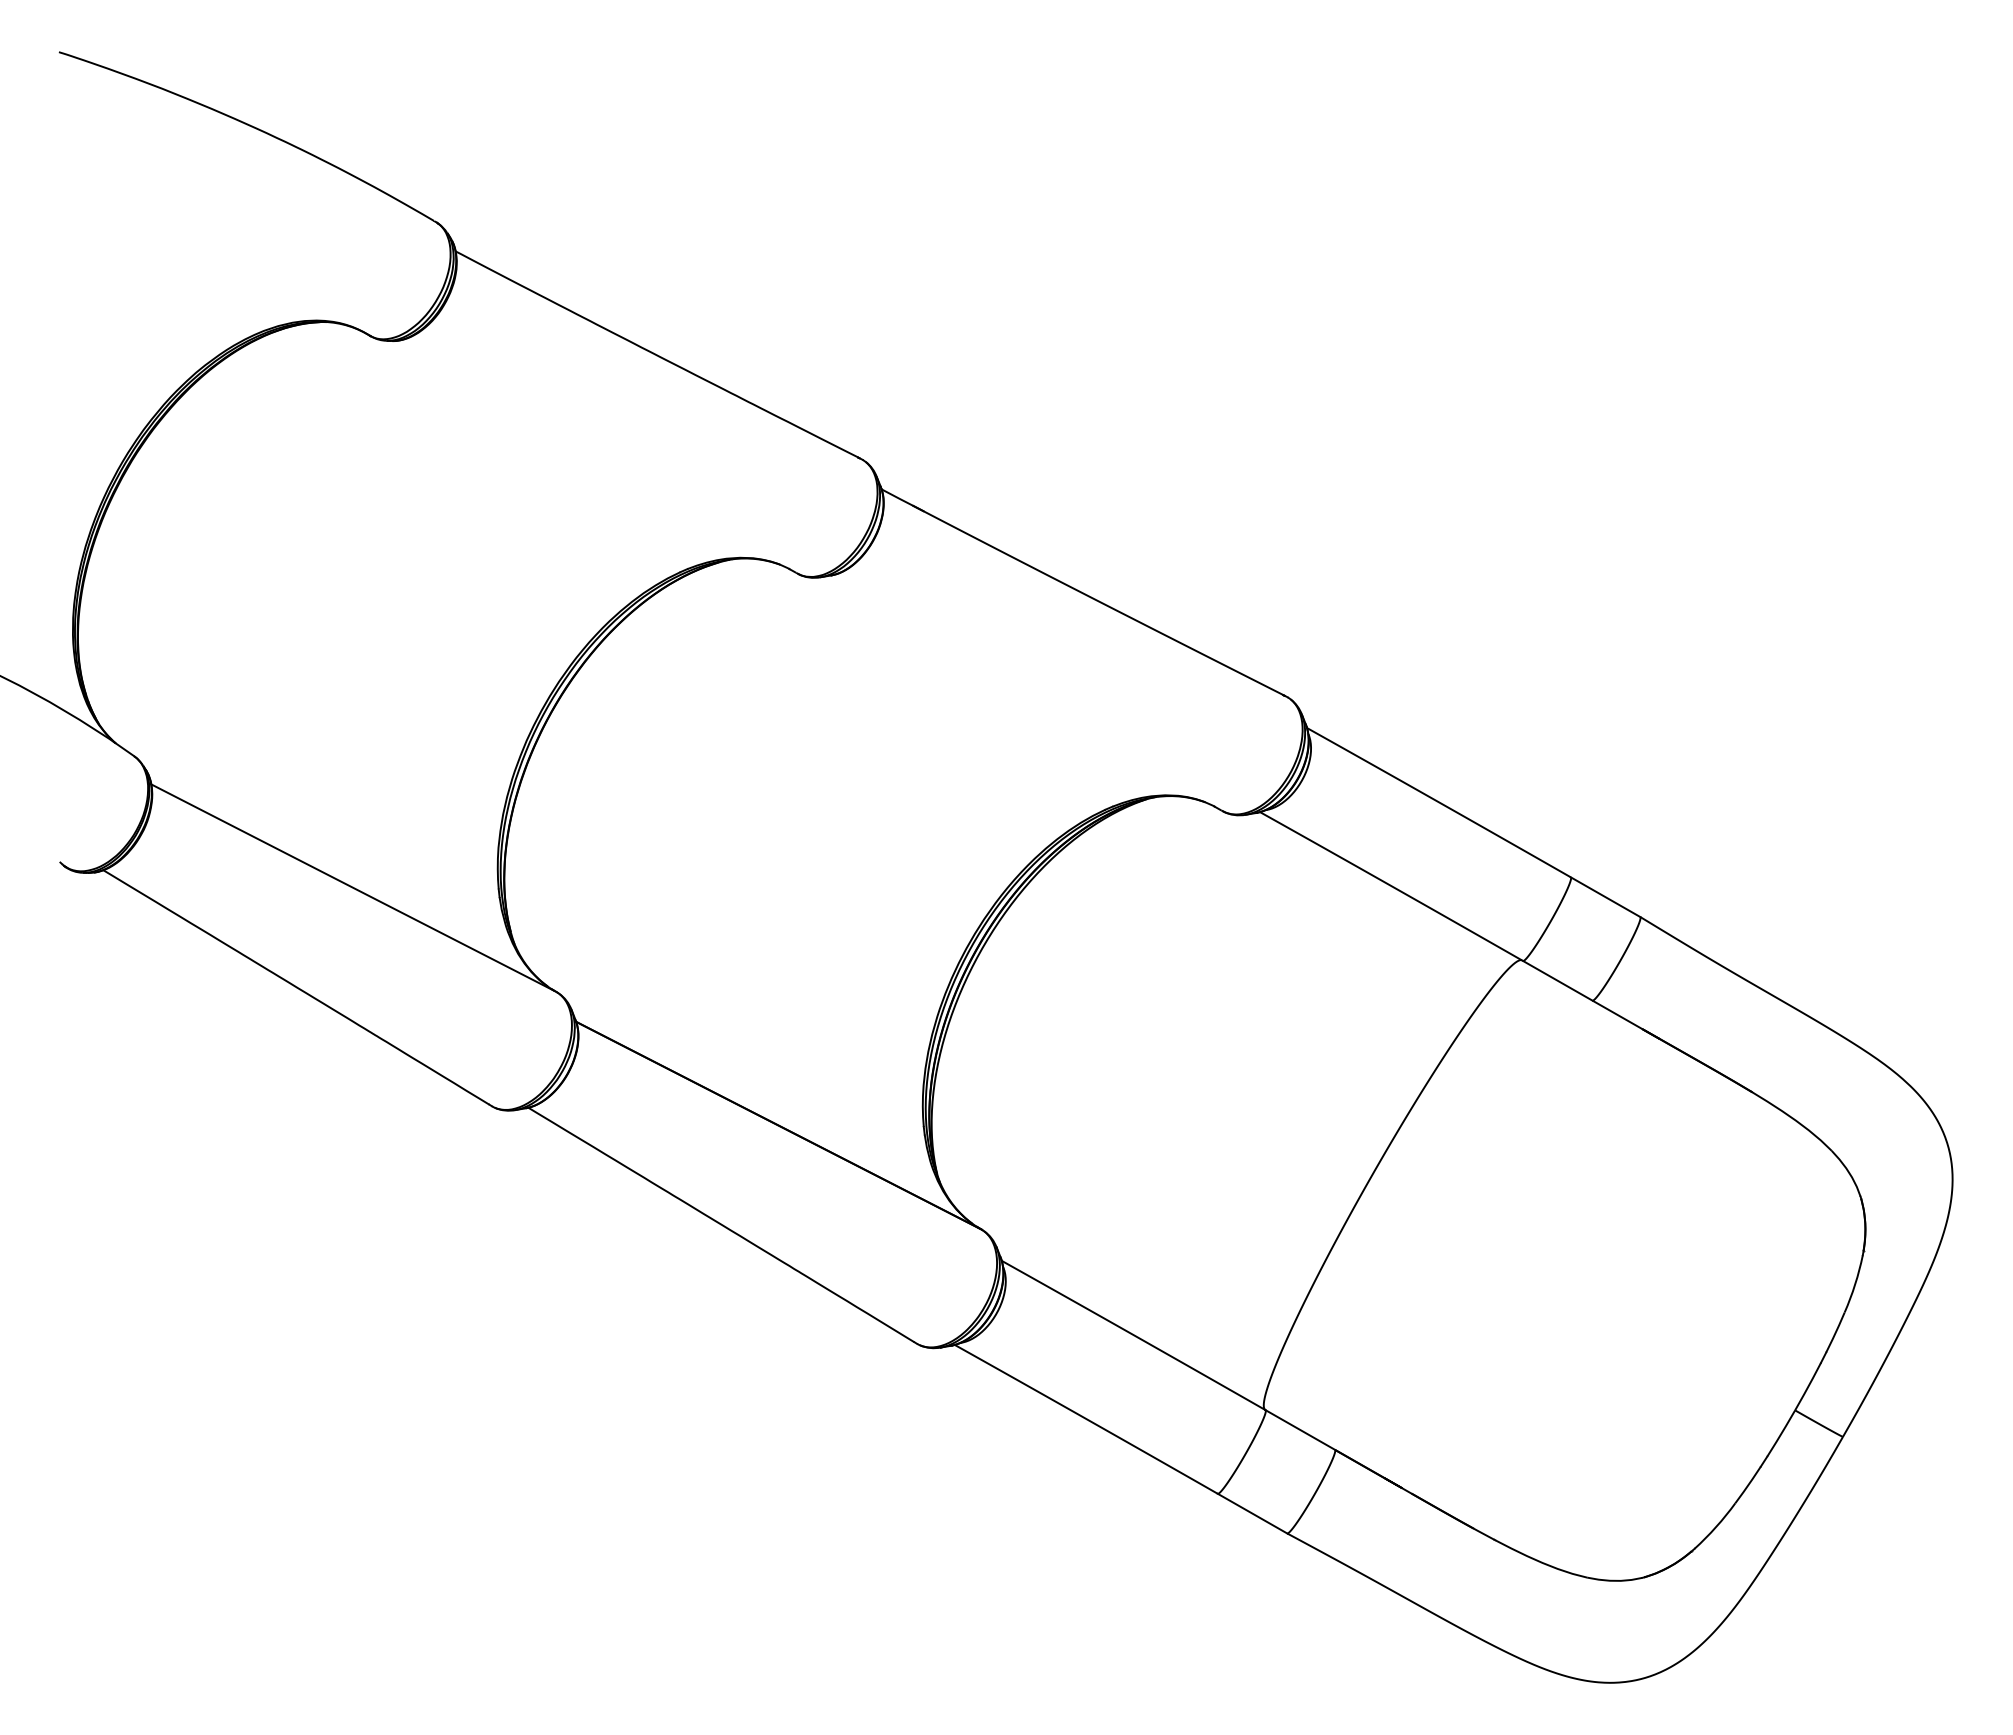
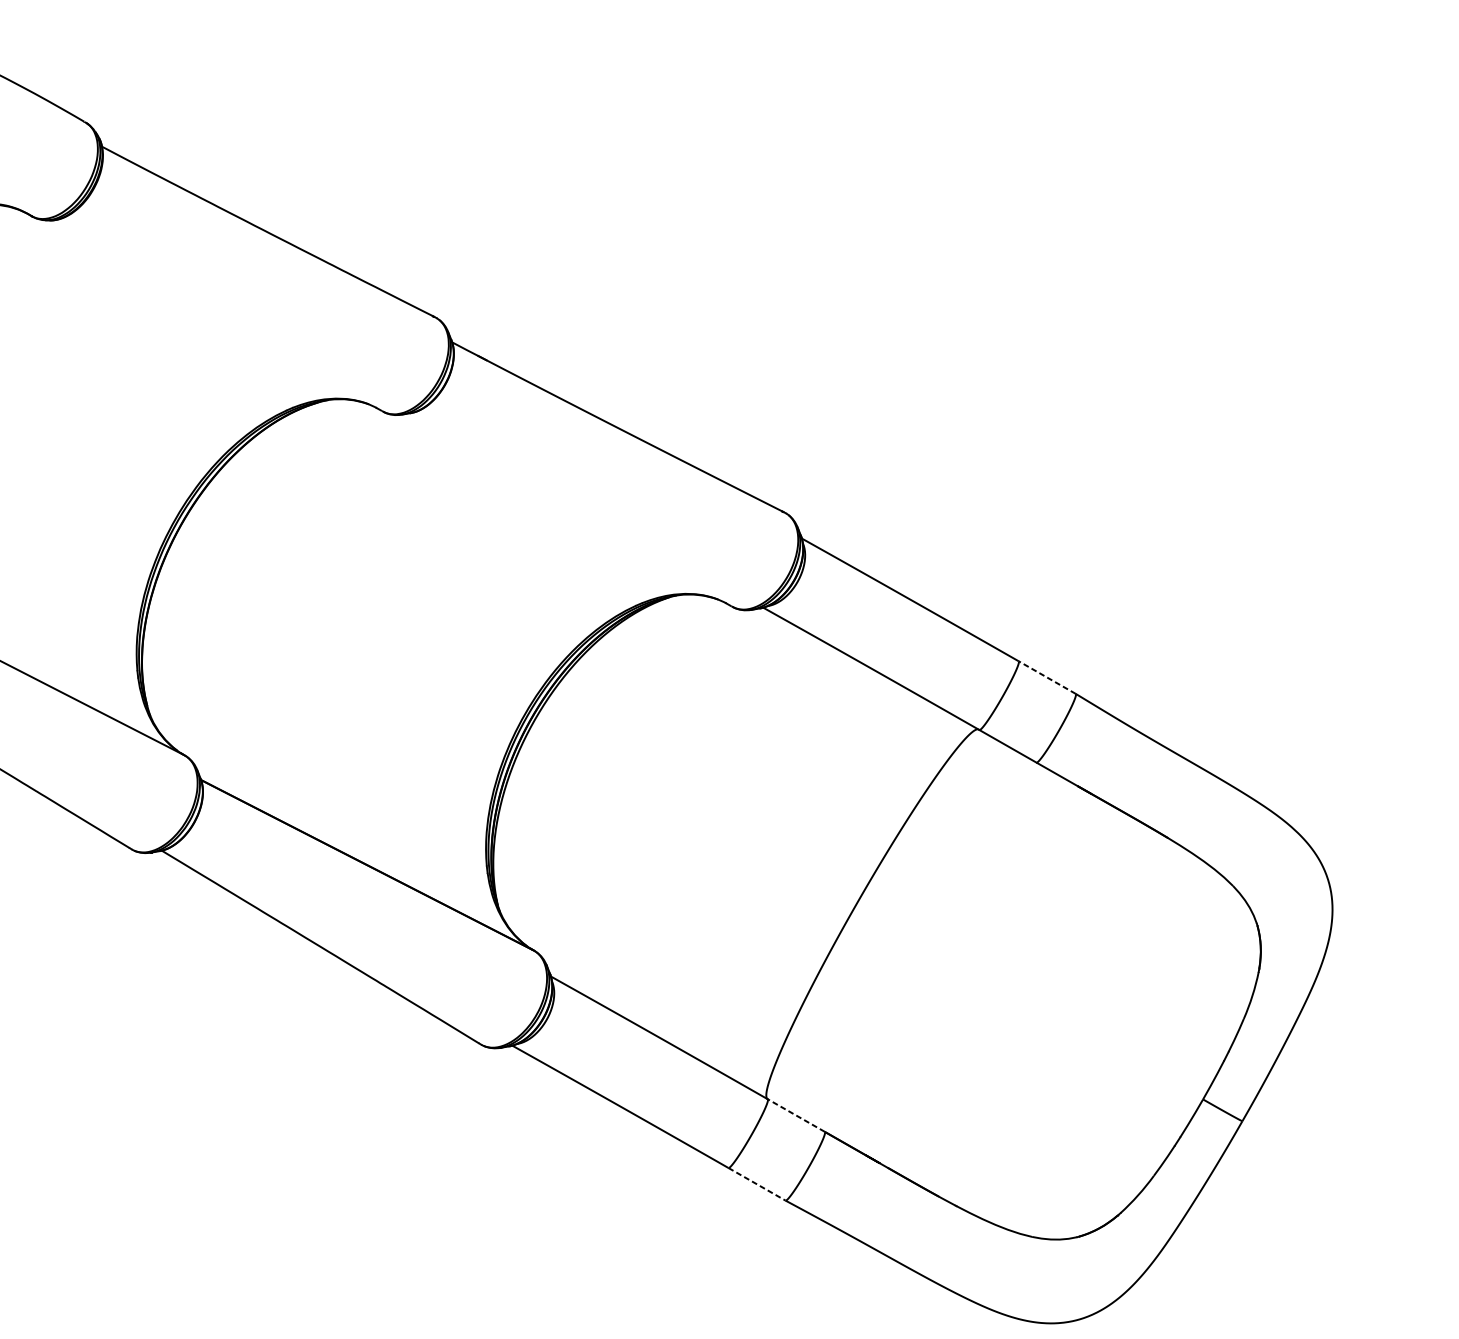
line: (1605, 897) -> (1047, 677), solid -> dashed
line: (1300, 1429) -> (796, 1115), solid -> dashed
line: (1252, 1513) -> (757, 1184), solid -> dashed

